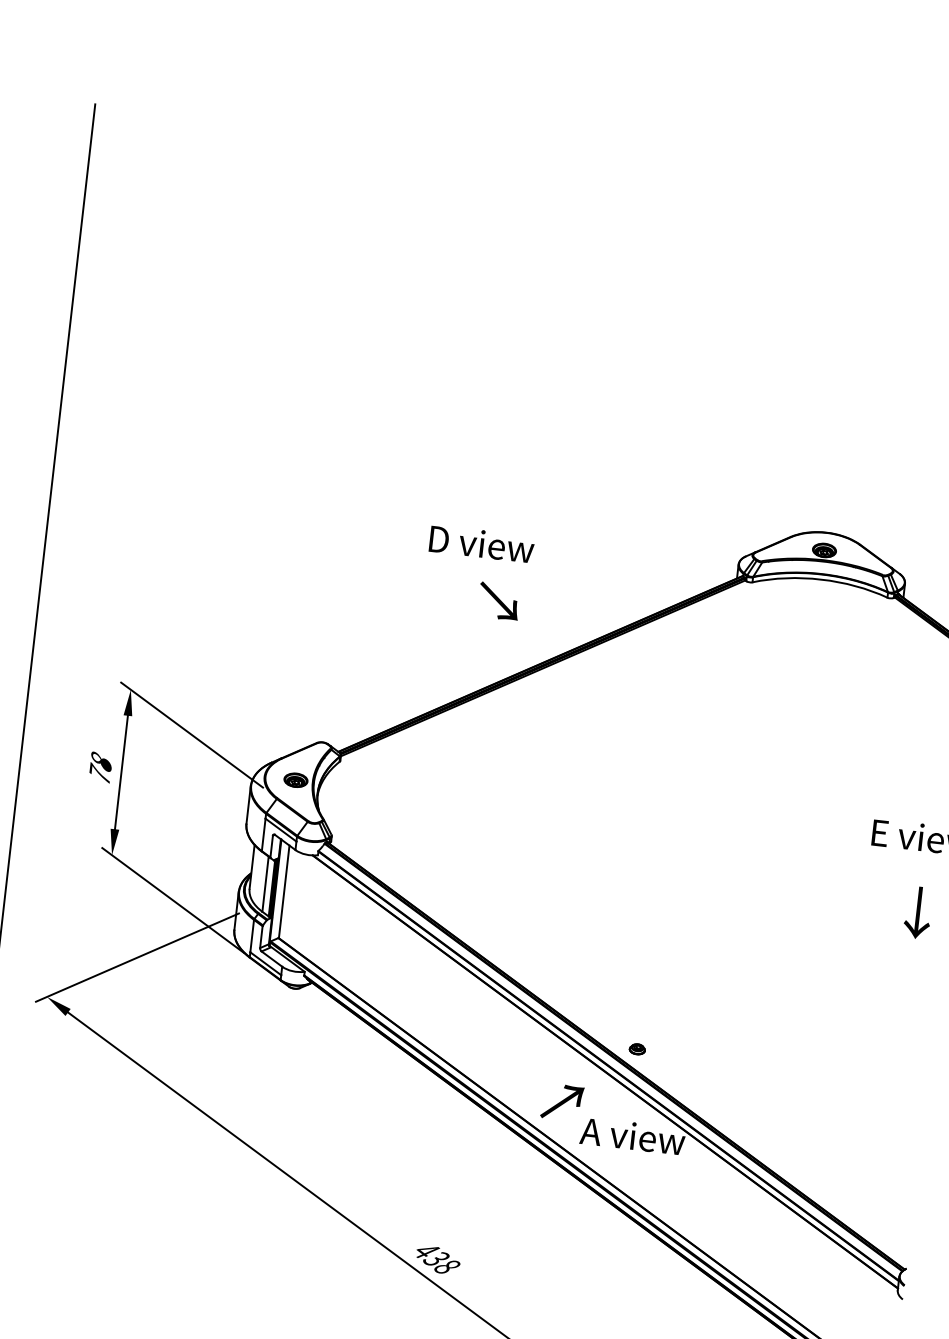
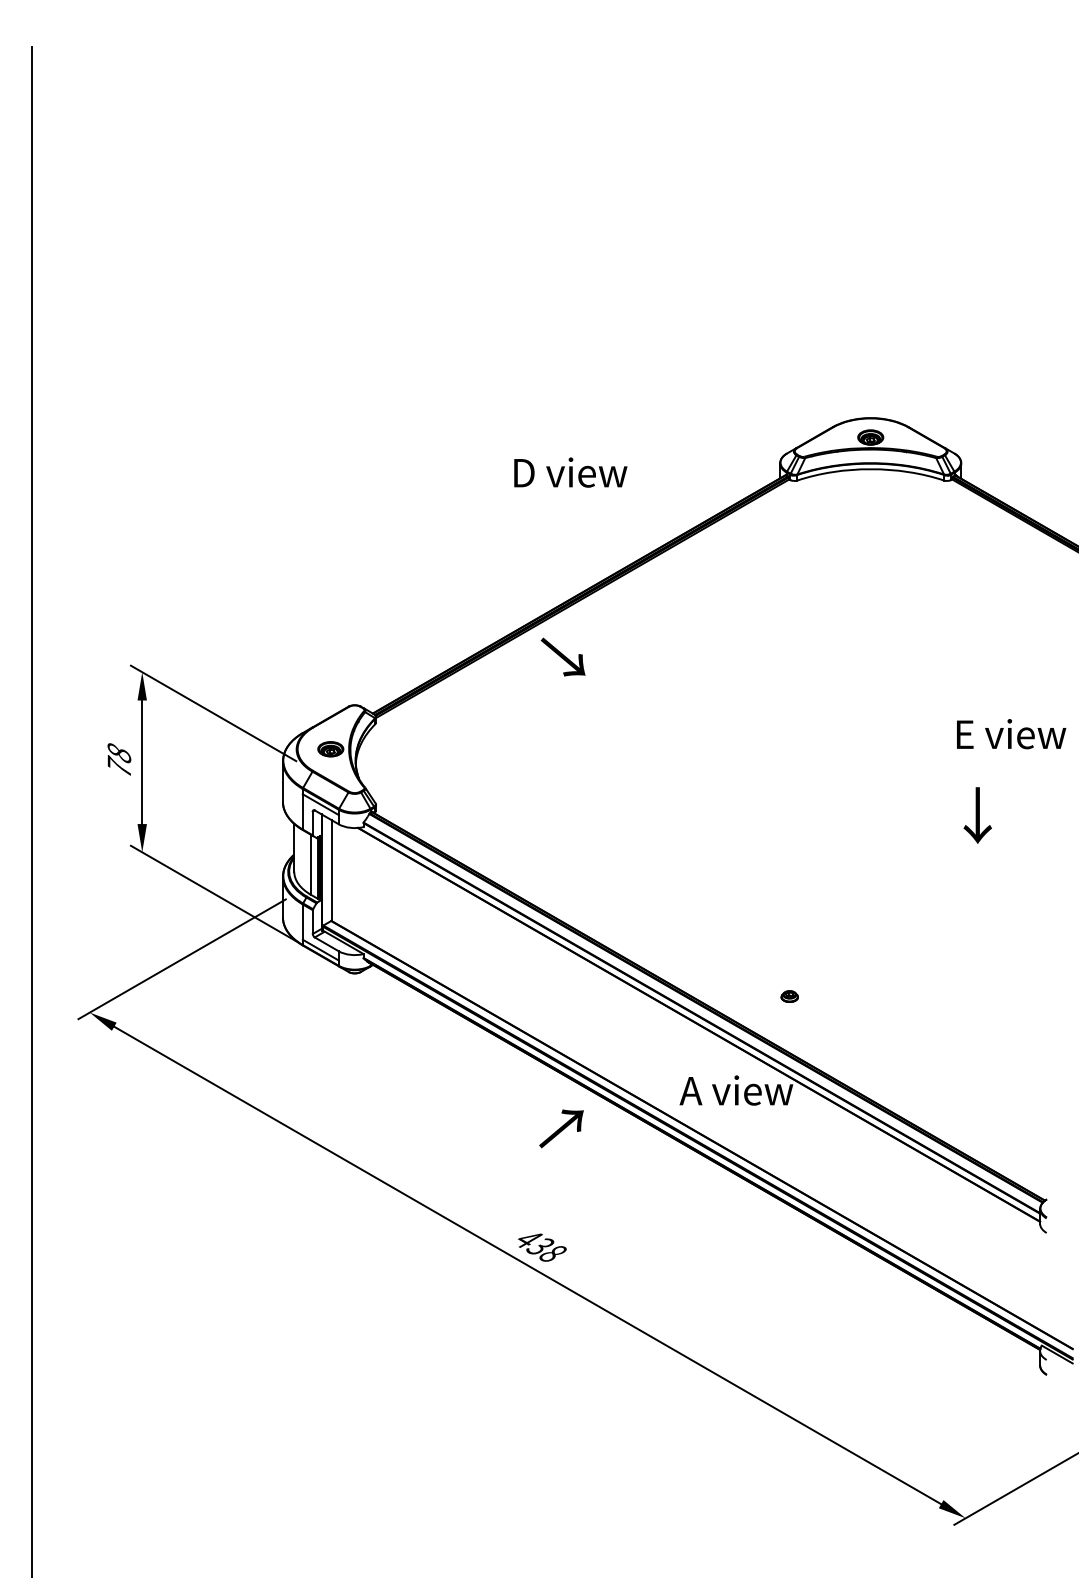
text: (481, 543) -> (570, 472), moved
text: (498, 600) -> (562, 656), moved
text: (917, 912) -> (977, 815), moved
part: (637, 1049) -> (789, 996), moved
text: (562, 1102) -> (561, 1128), moved

